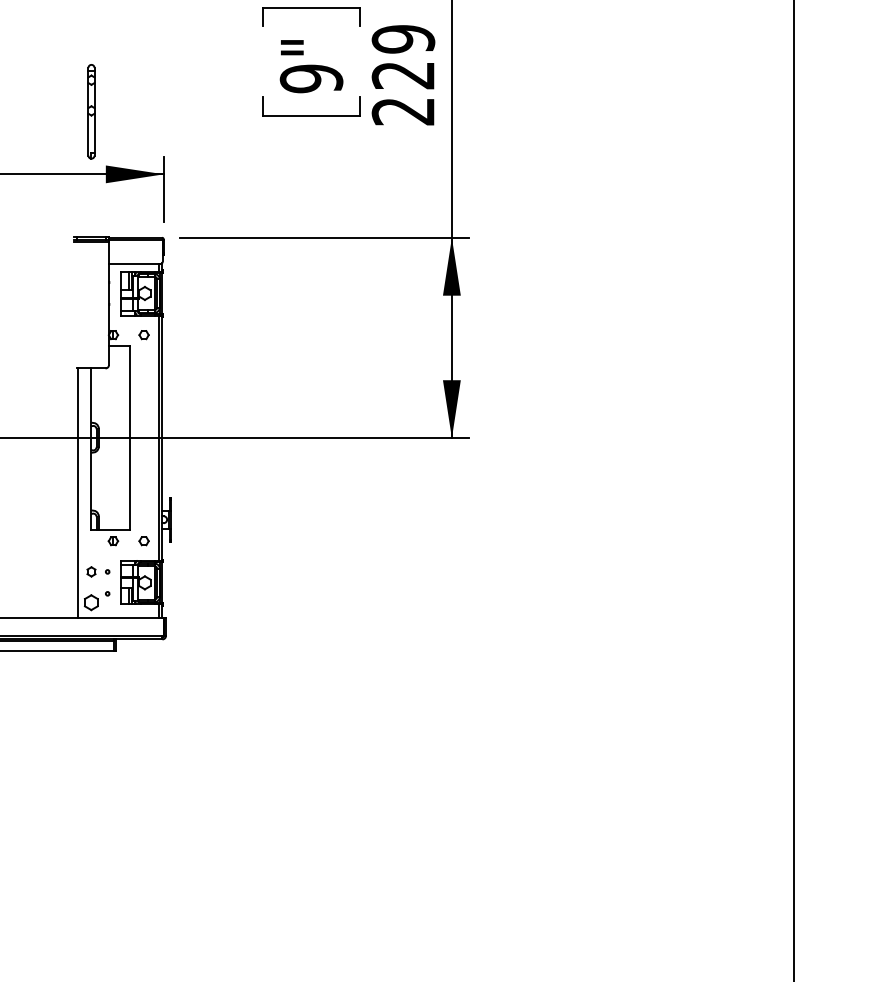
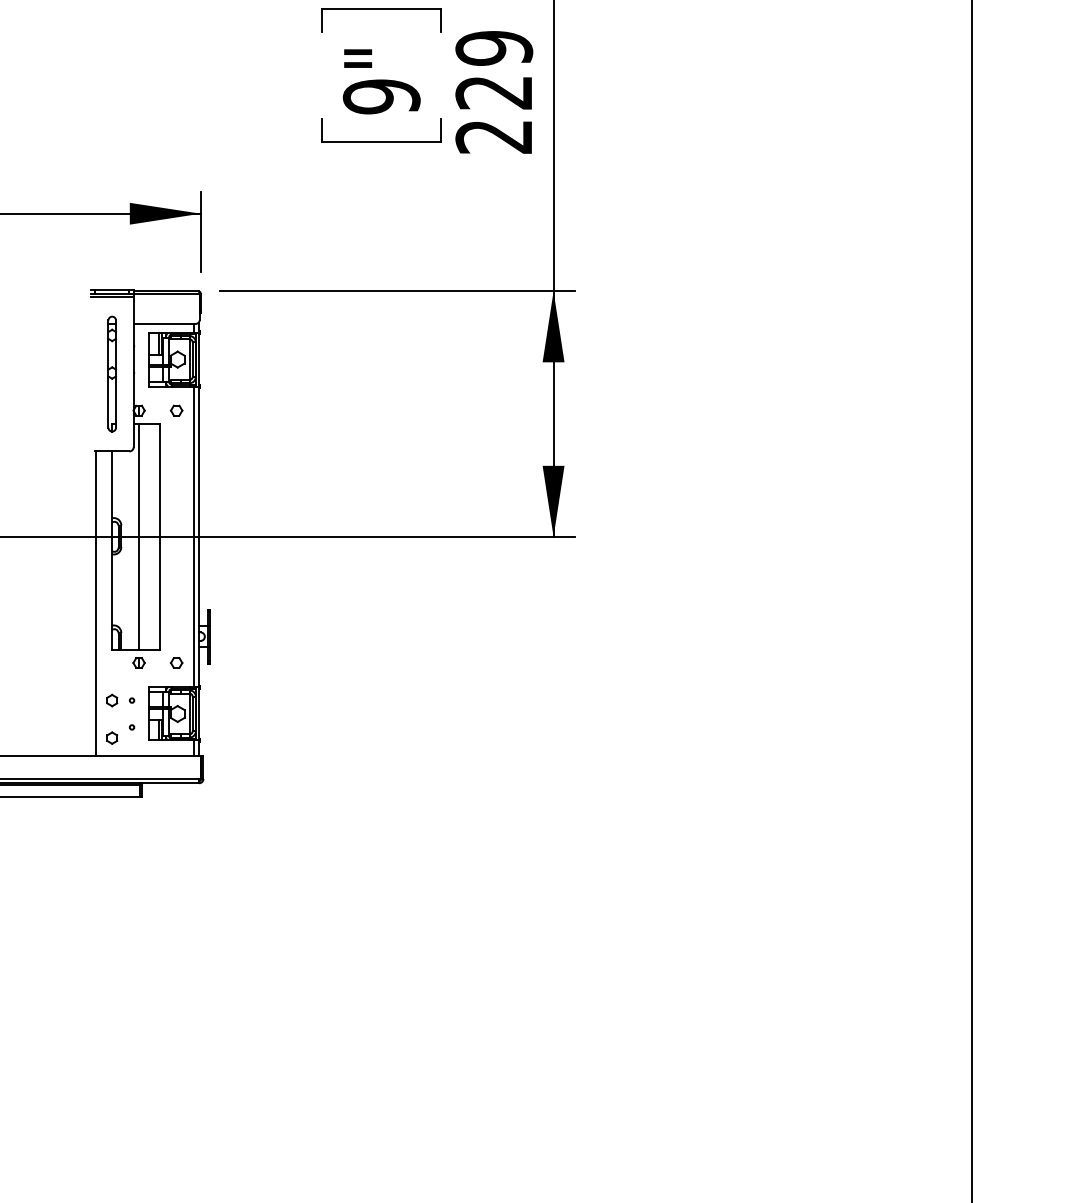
part: (90, 111) -> (111, 373), moved
line: (112, 437) -> (138, 536), added
part: (91, 602) -> (112, 737), size x0.62

